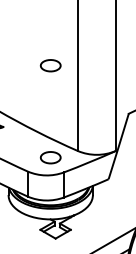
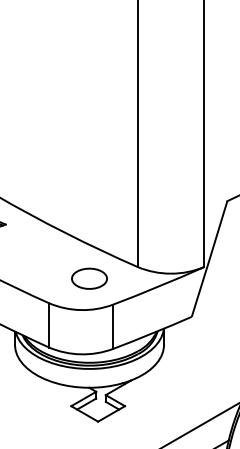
part: (50, 65) -> (89, 115), removed

